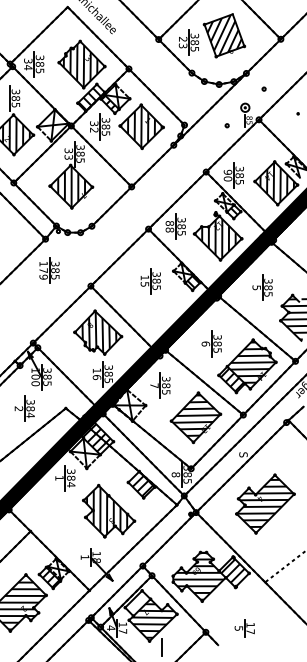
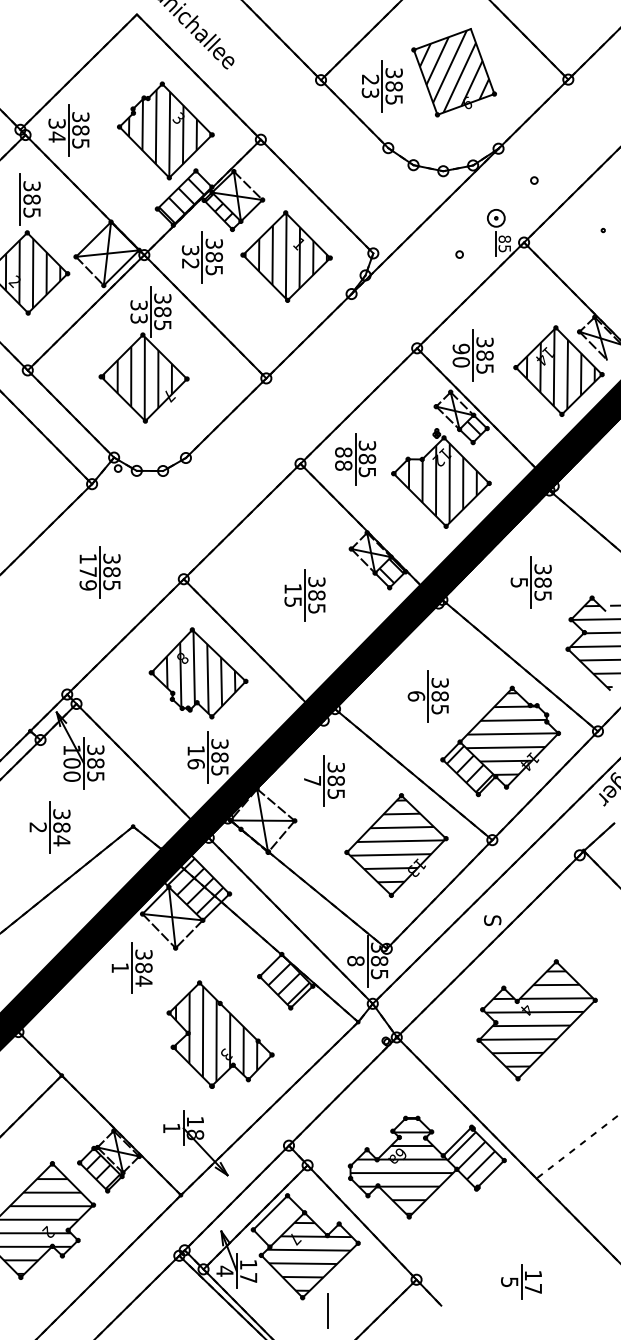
part: (49, 270) -> (100, 571), moved
part: (150, 281) -> (304, 596), moved
part: (244, 628) -> (520, 1282), moved

